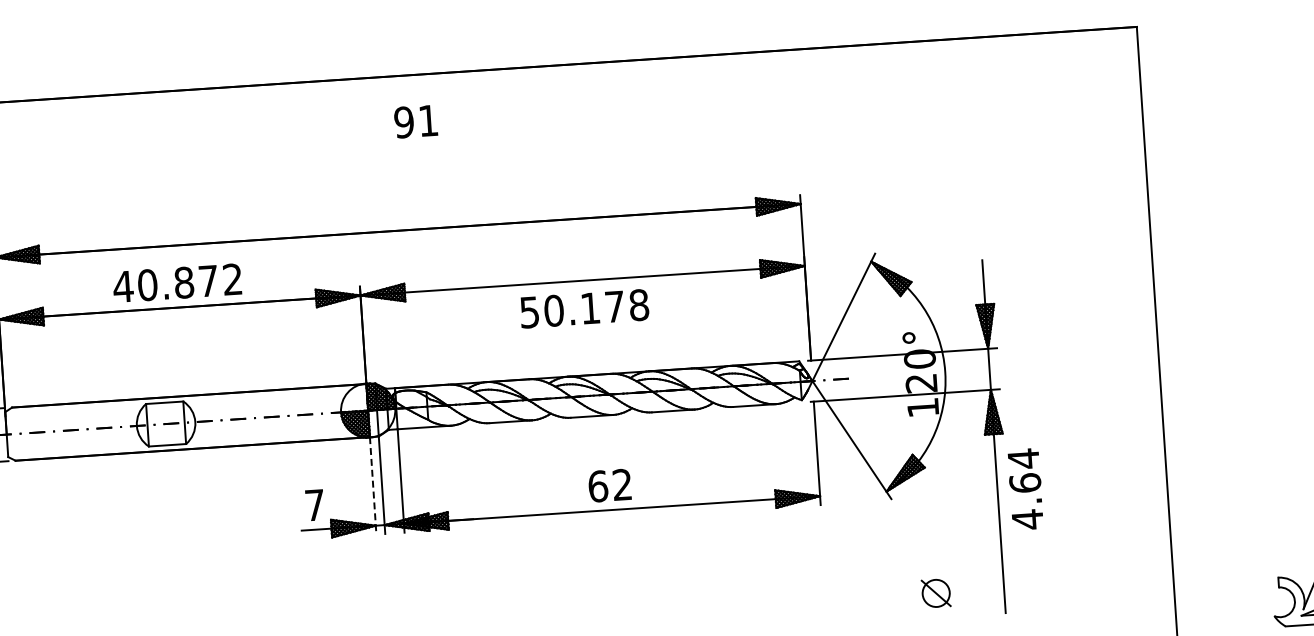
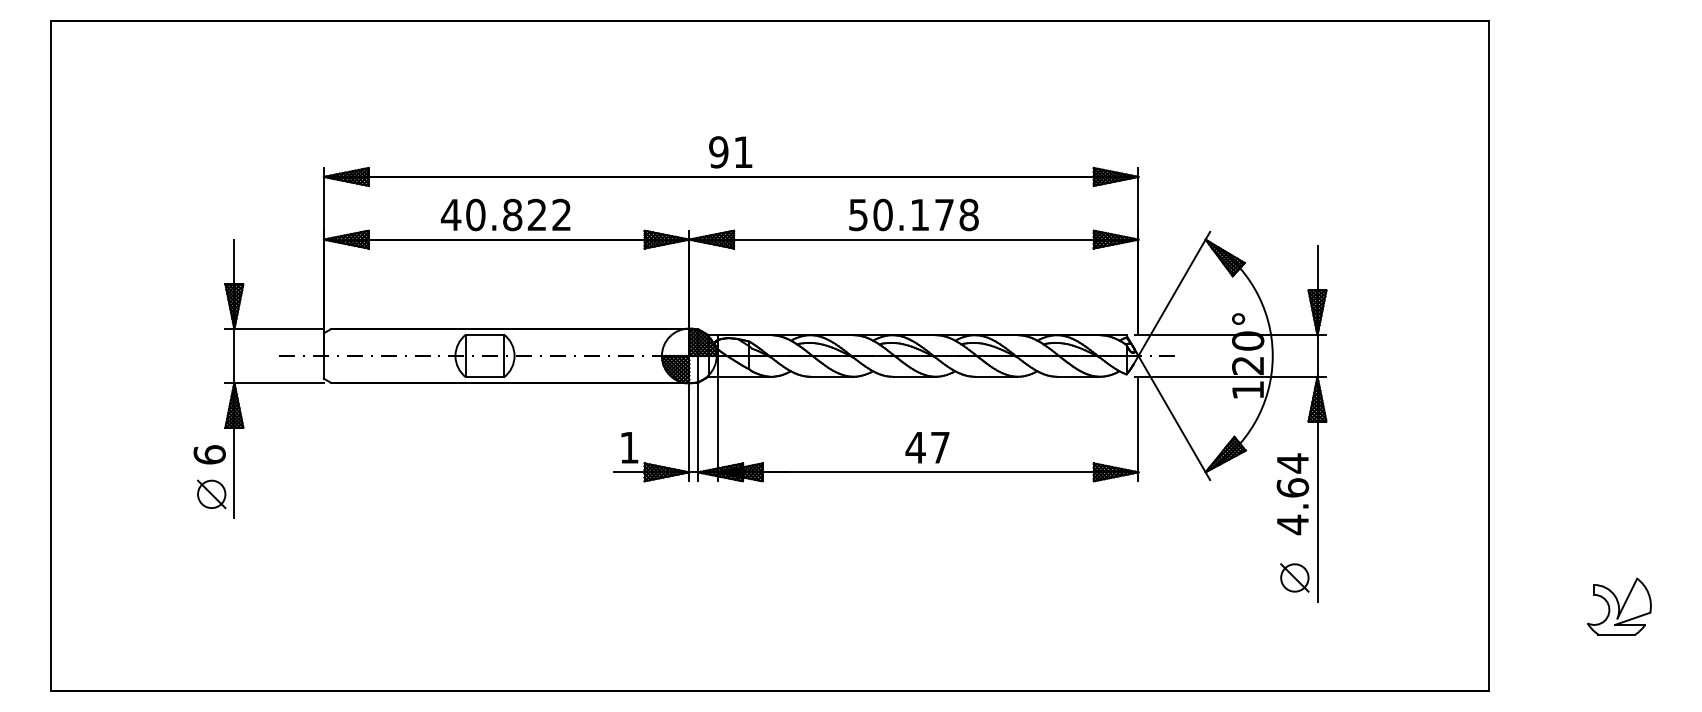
text: (415, 121) -> (730, 152), moved
text: (207, 280) -> (536, 214), 40.872 -> 40.822
text: (584, 308) -> (913, 214), moved
text: (609, 485) -> (927, 447), 62 -> 47
line: (373, 486) -> (689, 432), dashed -> solid
text: (1025, 489) -> (1292, 494), moved
text: (315, 505) -> (629, 447), 7 -> 1
part: (935, 592) -> (1294, 577), moved

